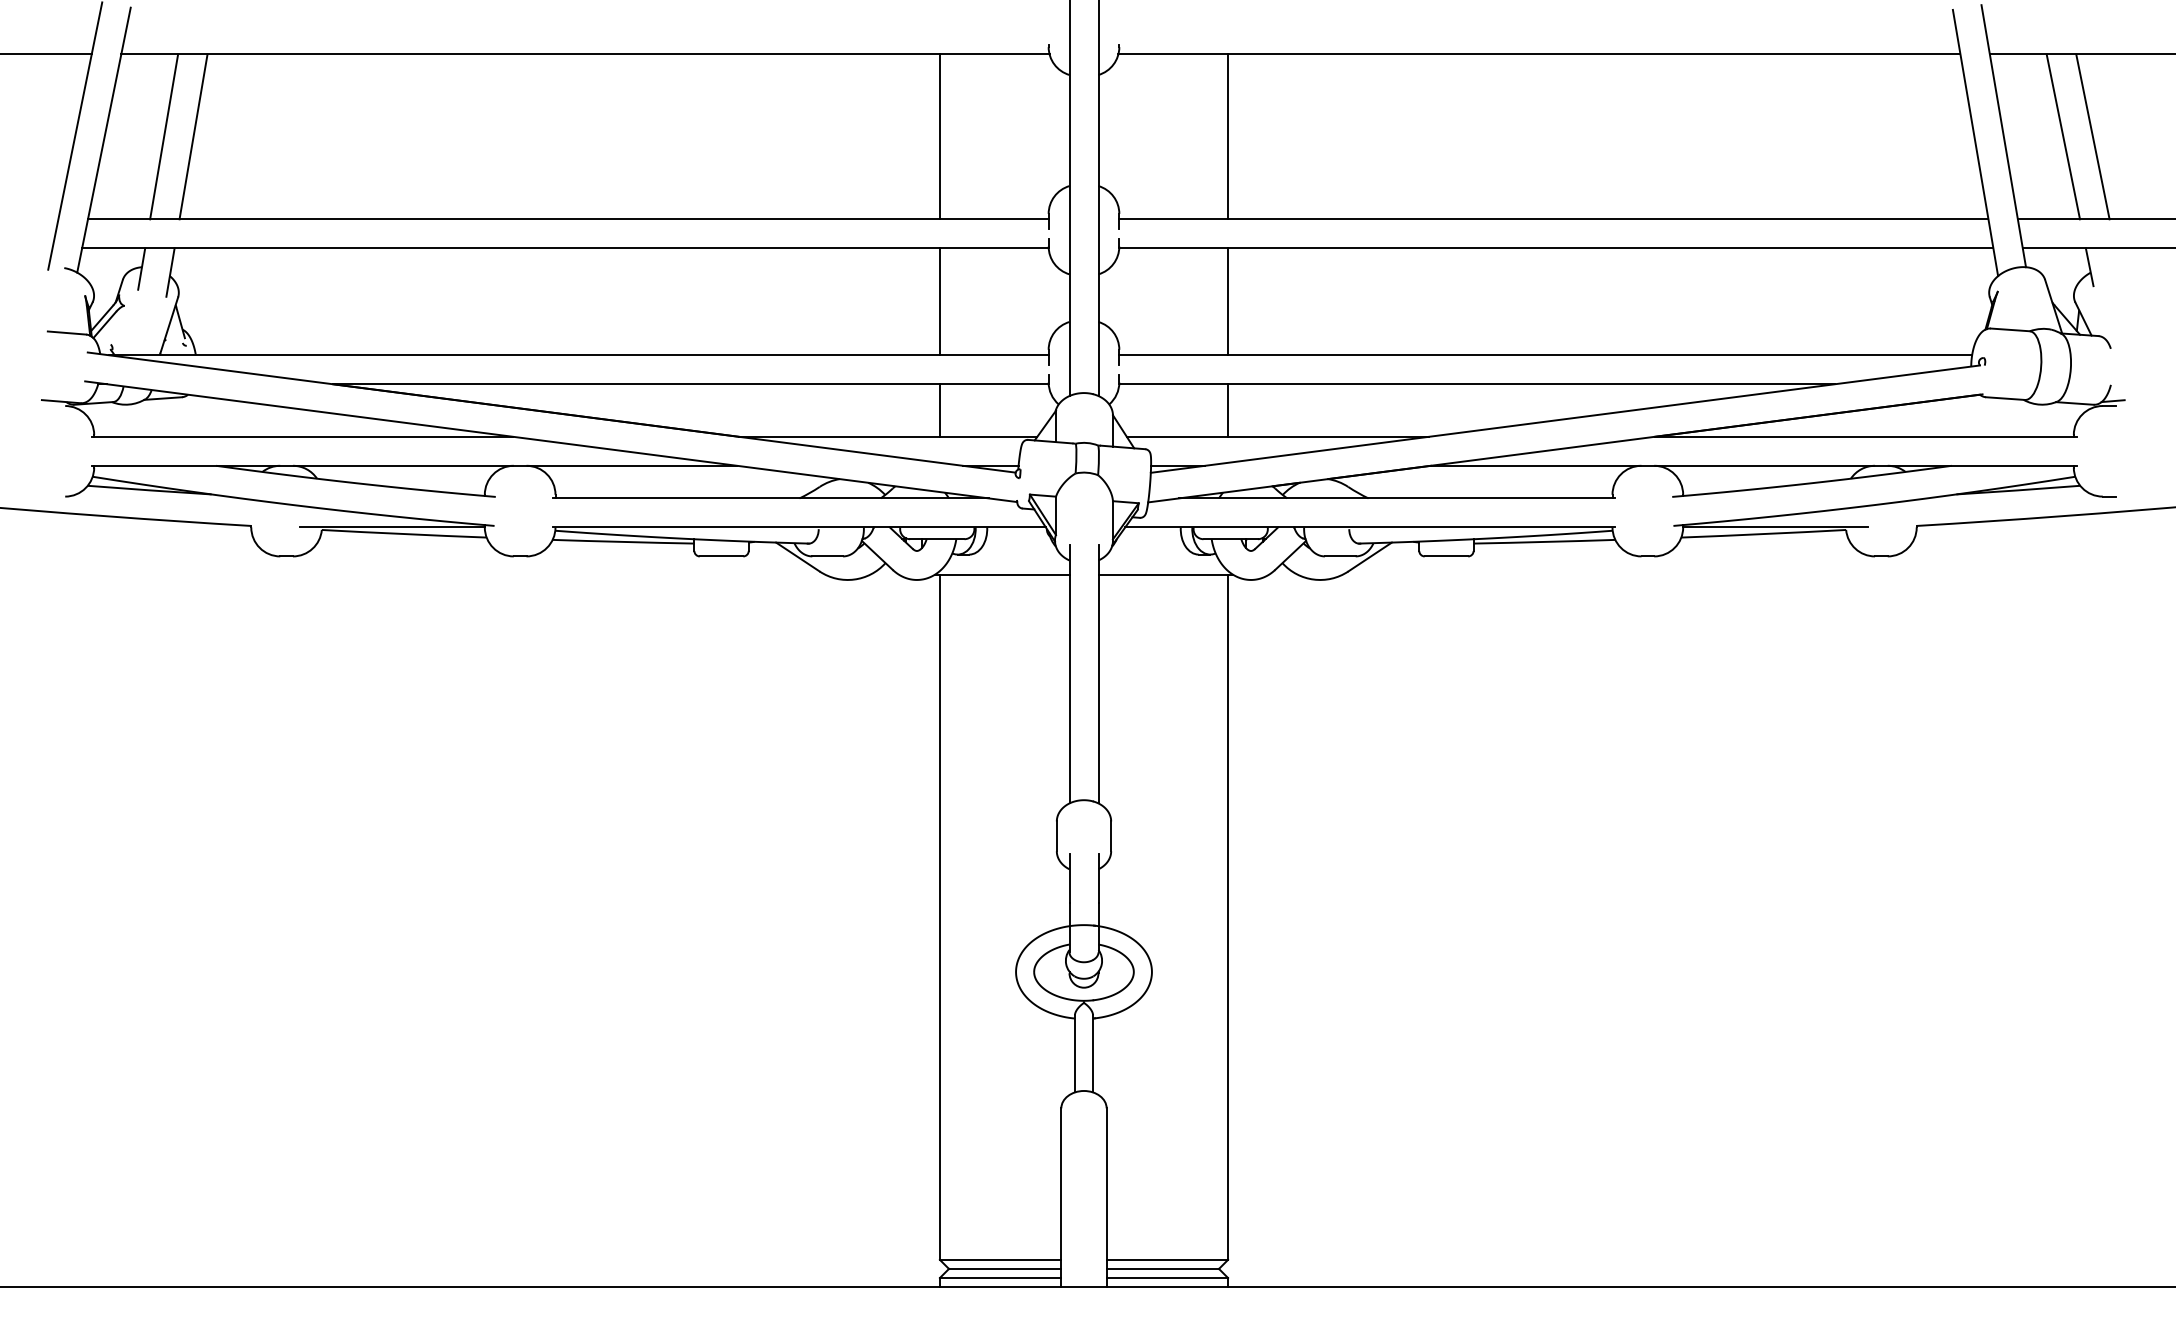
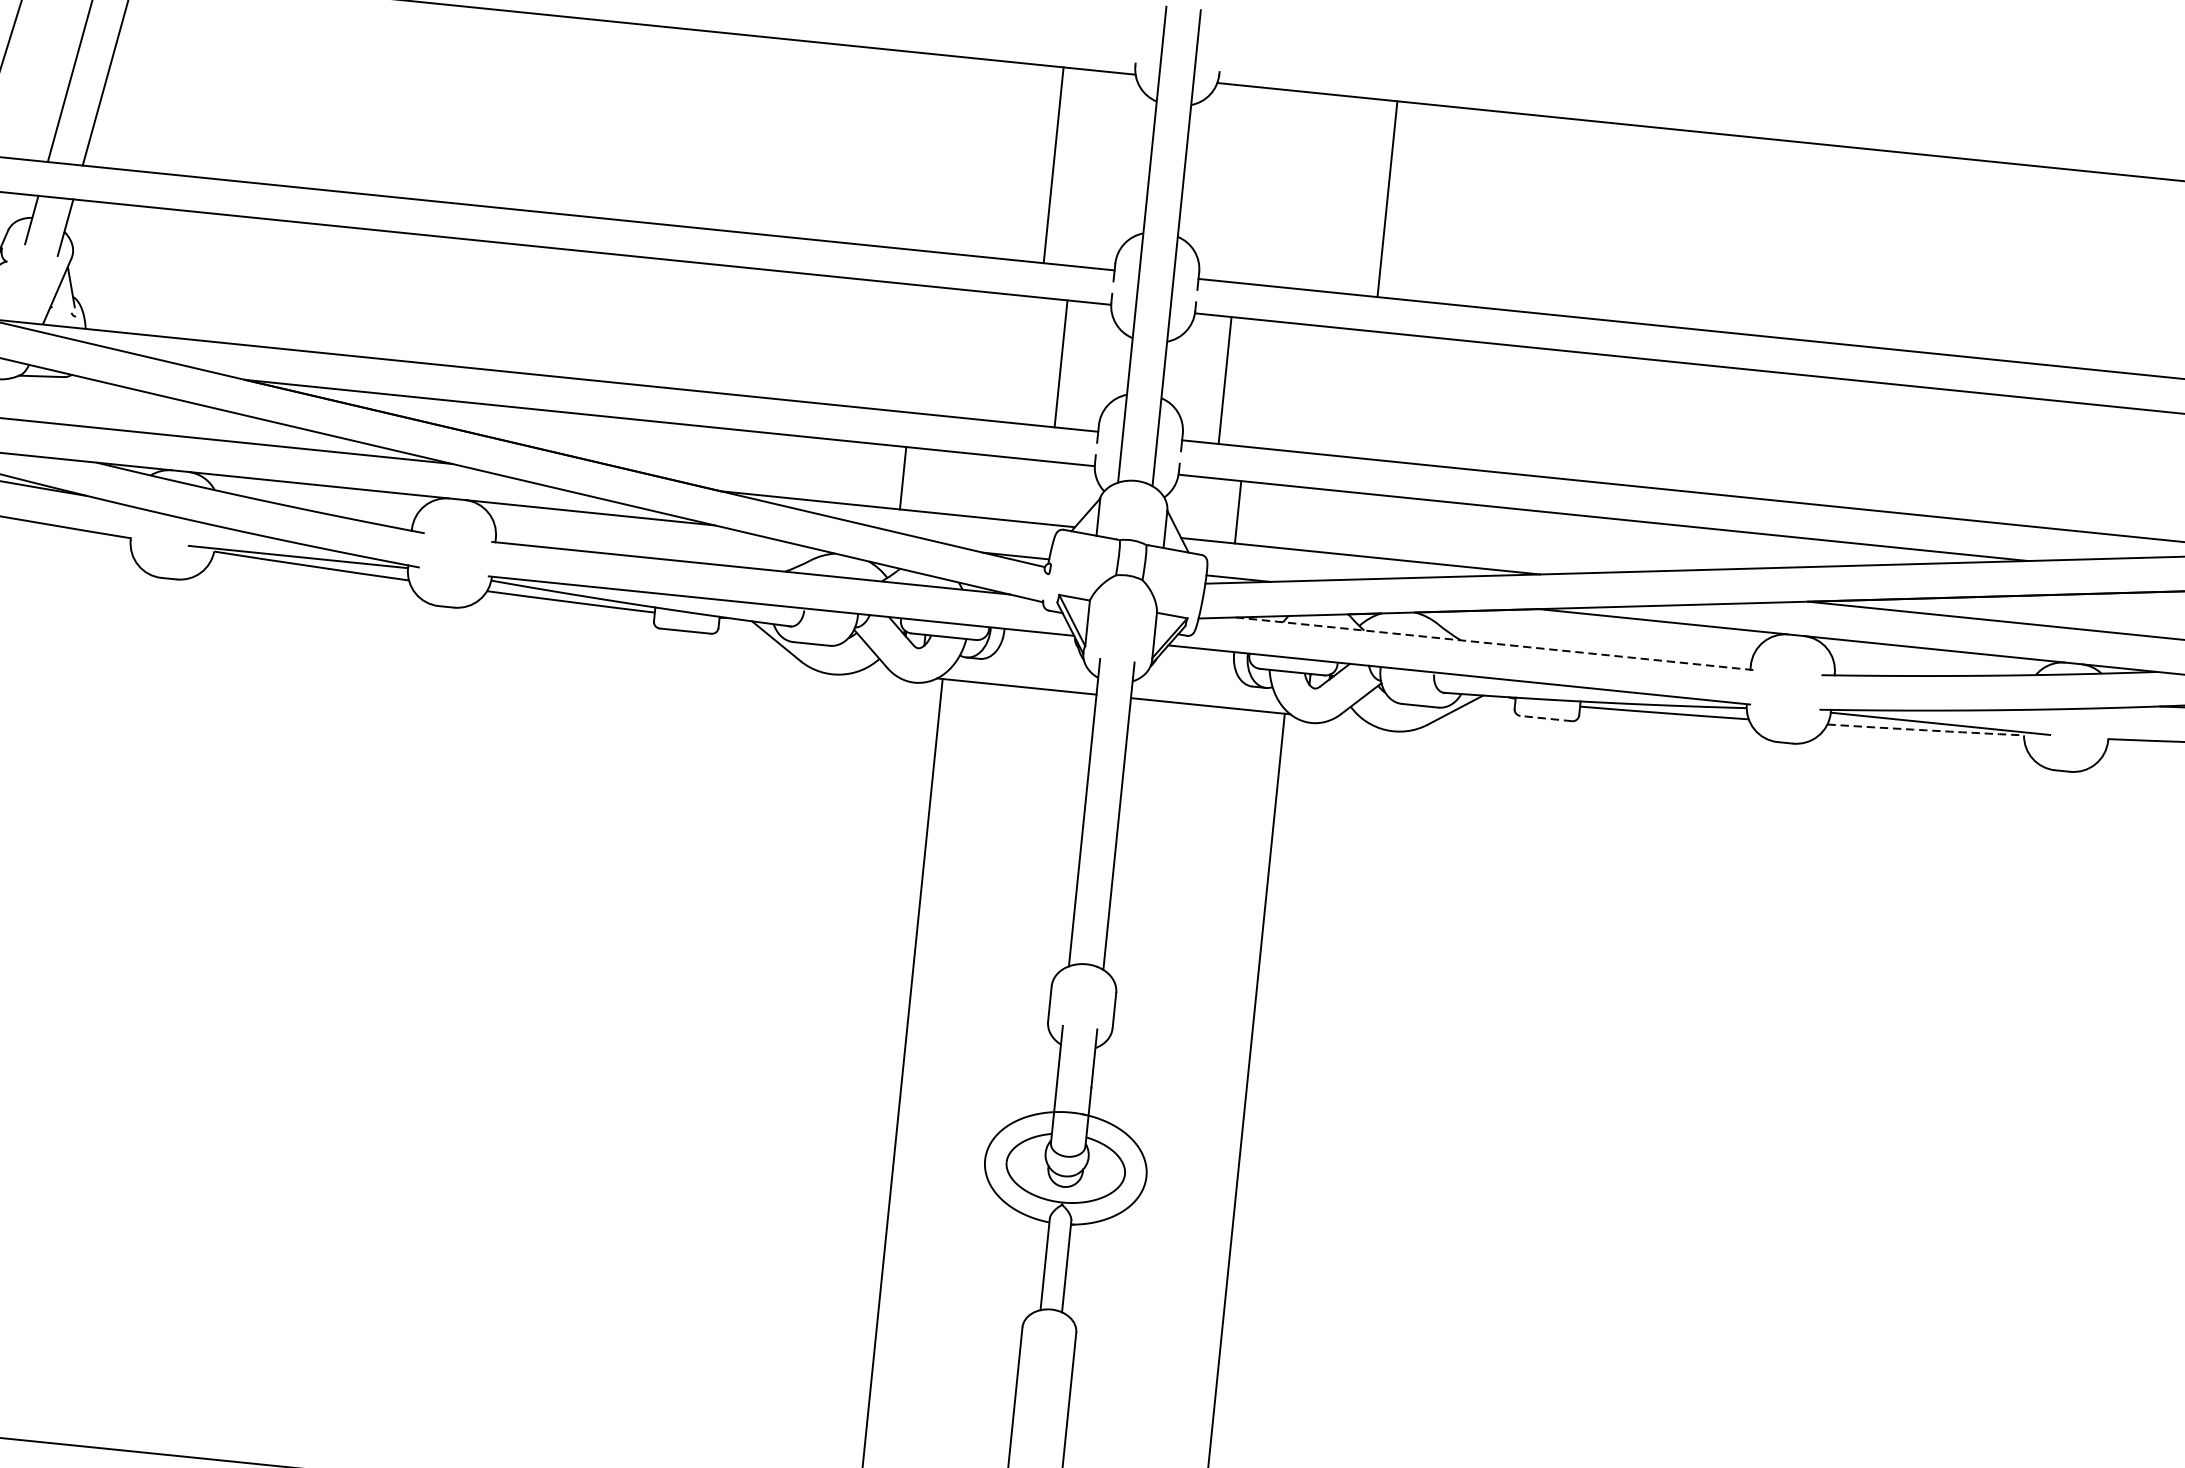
line: (939, 136) -> (1053, 164), moved
line: (1228, 136) -> (1388, 198), moved
line: (939, 301) -> (1060, 363), moved
line: (1228, 301) -> (1225, 380), moved
line: (939, 410) -> (902, 478), moved
line: (1228, 410) -> (1238, 512), moved
line: (1397, 498) -> (1495, 643), solid -> dashed
arc: (1763, 534) -> (1925, 730), solid -> dashed
line: (1446, 556) -> (1546, 718), solid -> dashed

